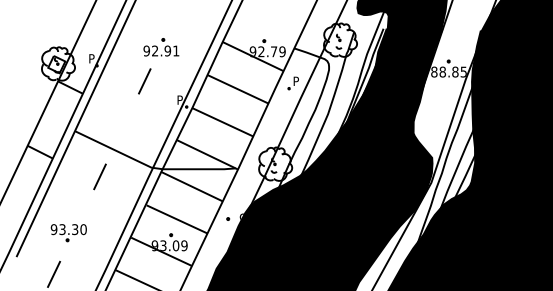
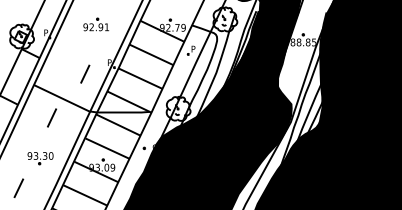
line: (145, 80) -> (85, 73), moved
part: (68, 233) -> (40, 158), moved

